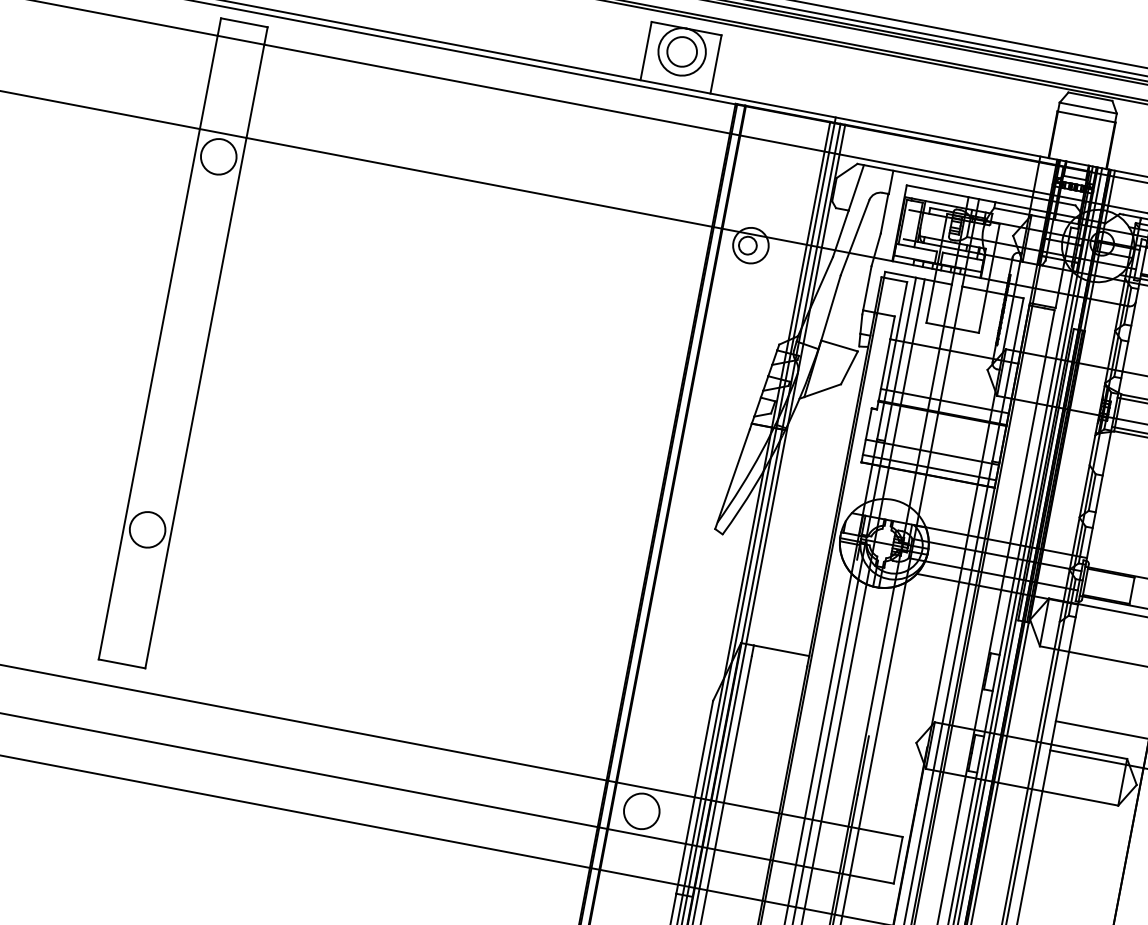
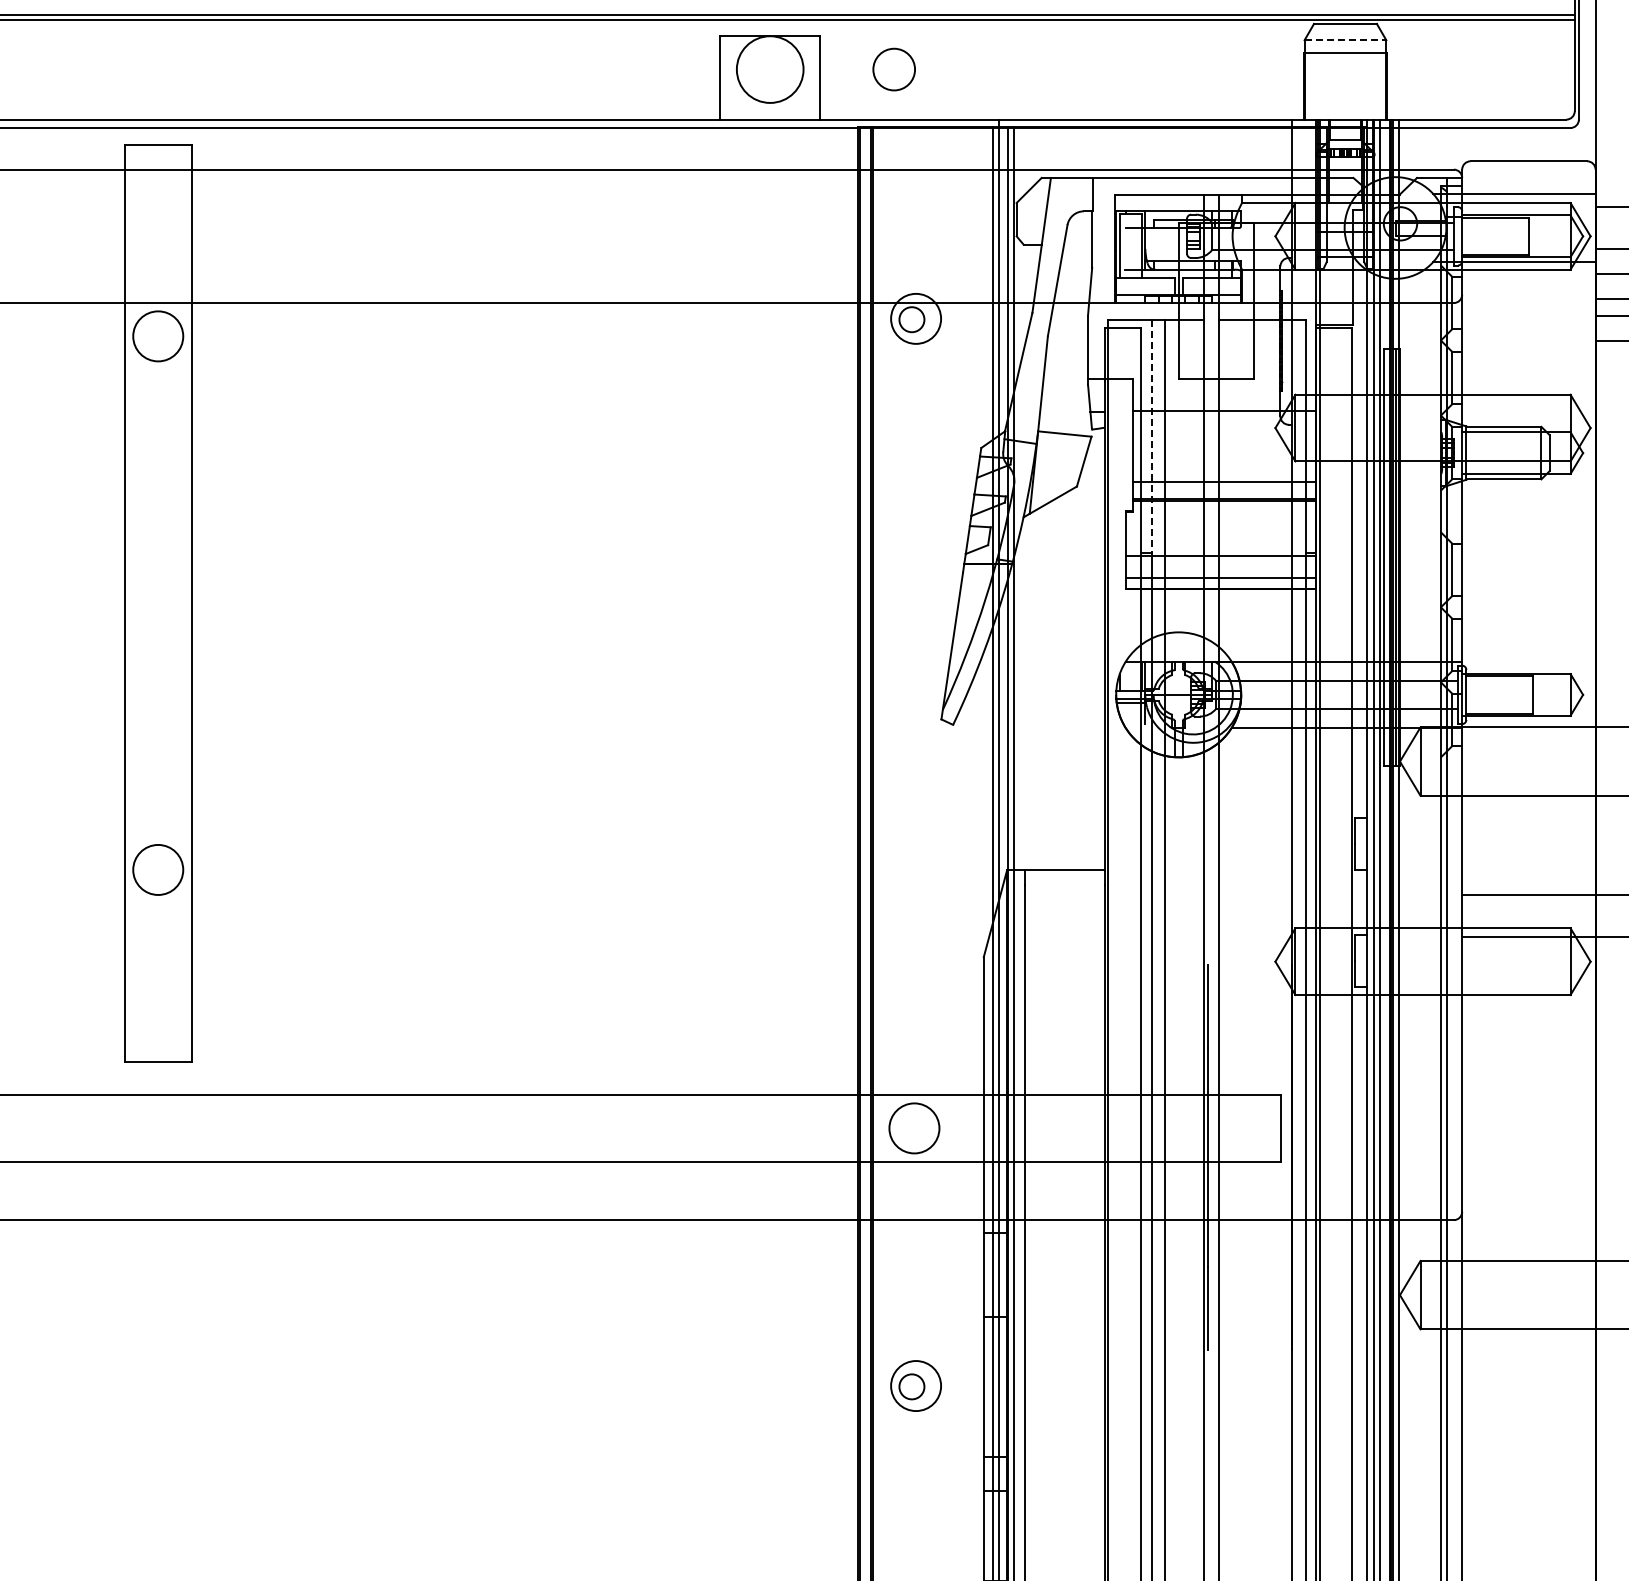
circle: (681, 51) -> (893, 69), moved
line: (1088, 108) -> (1345, 40), solid -> dashed
line: (900, 359) -> (1152, 436), solid -> dashed

